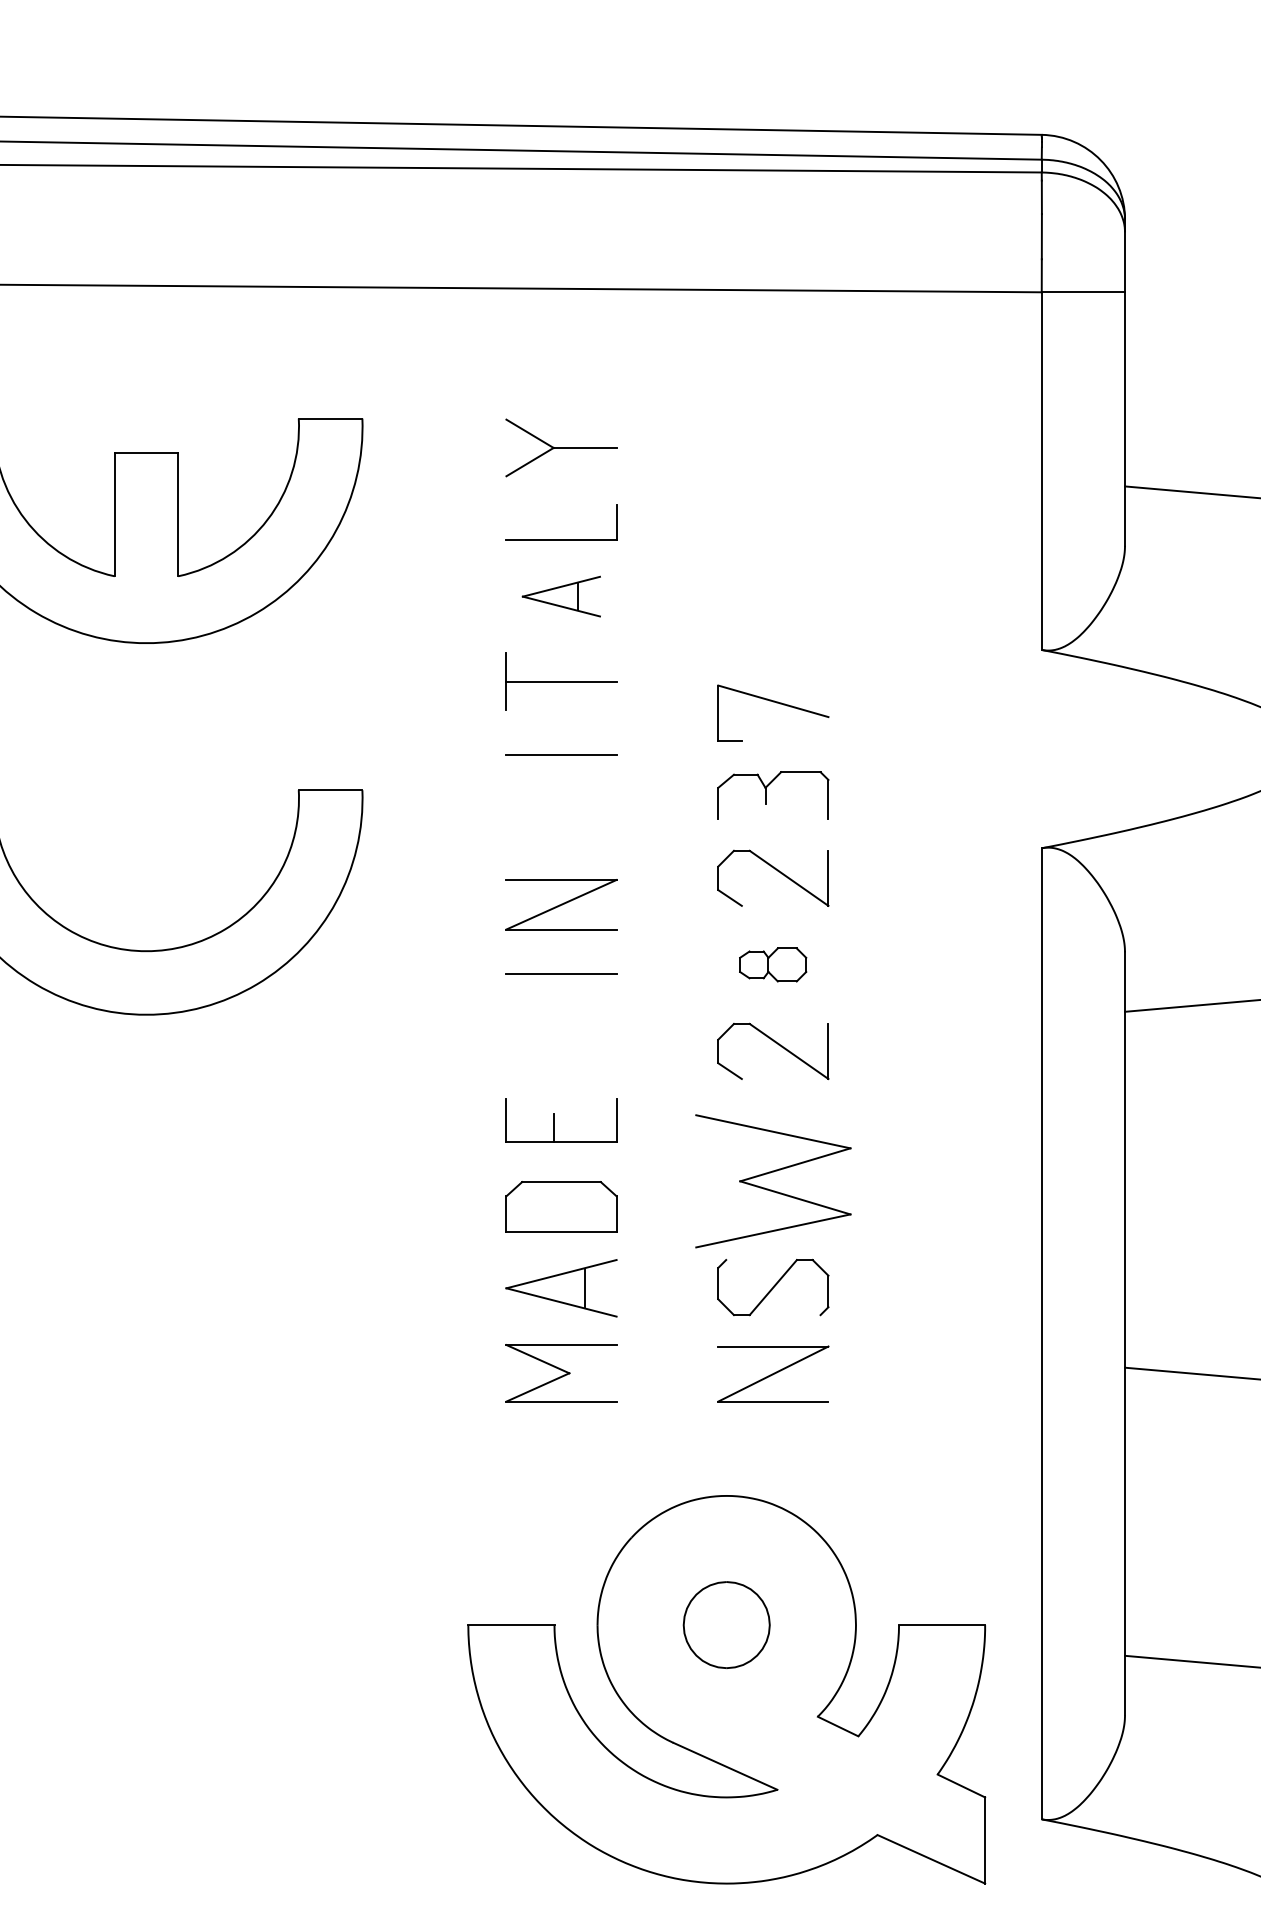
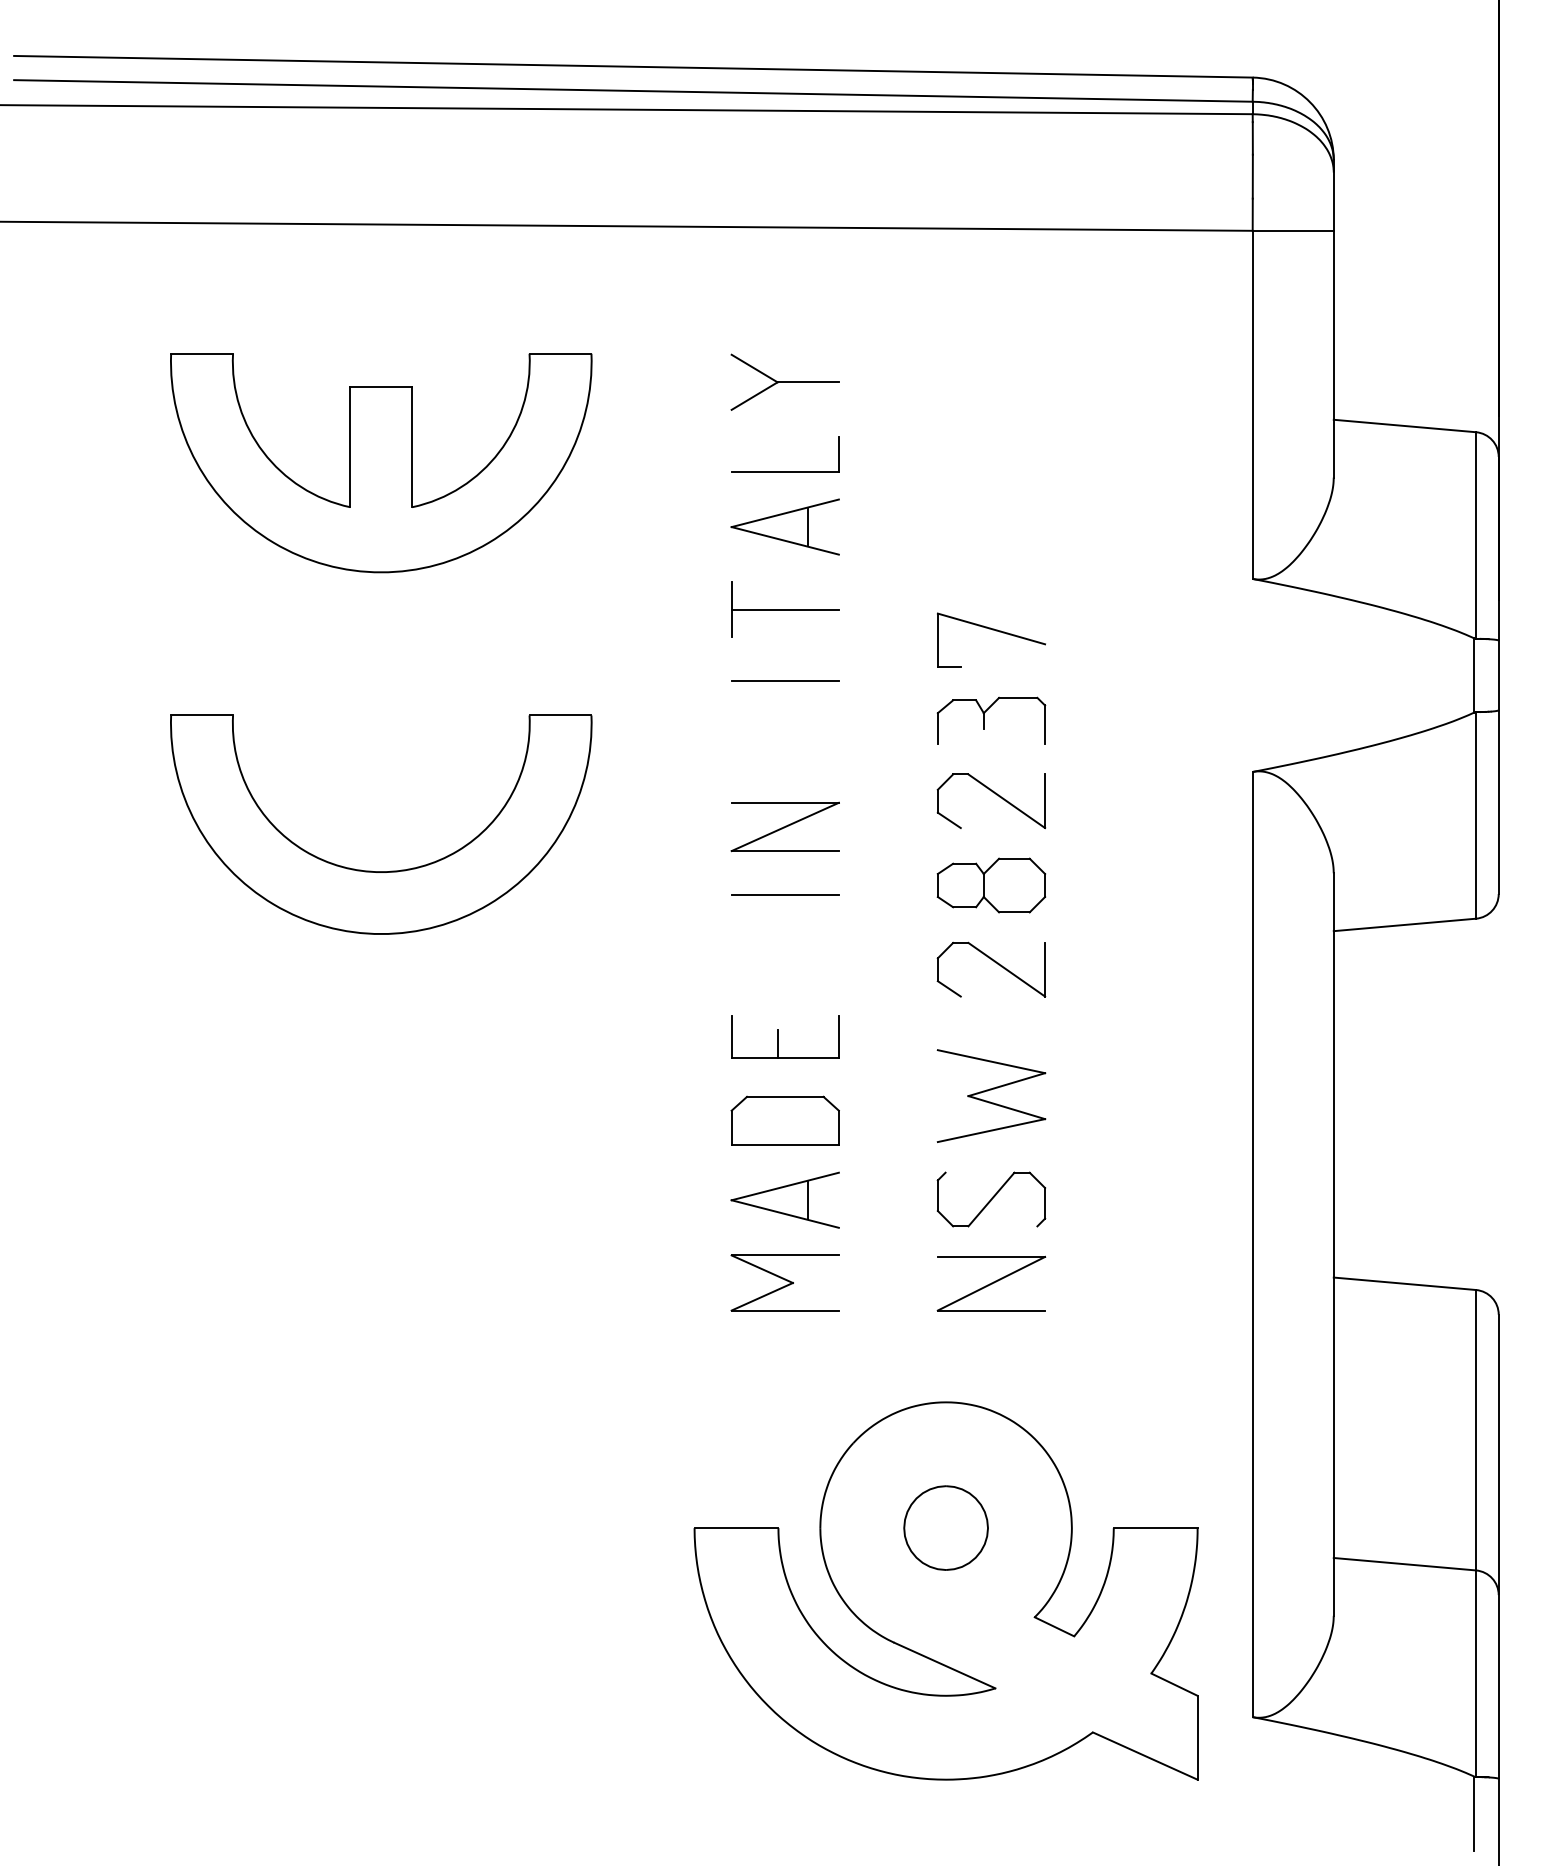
part: (560, 596) -> (784, 526), size x1.43
part: (772, 964) -> (990, 885), size x1.67
part: (773, 1180) -> (991, 1095), size x0.71

